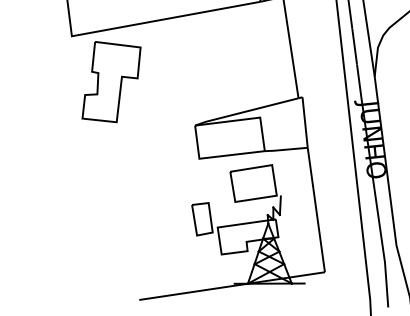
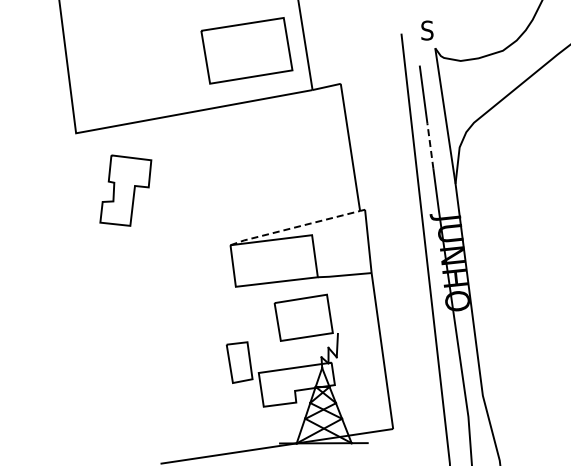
line: (354, 46) -> (430, 146), solid -> dashed
part: (111, 81) -> (125, 190), size x0.7
line: (246, 111) -> (294, 227), solid -> dashed

